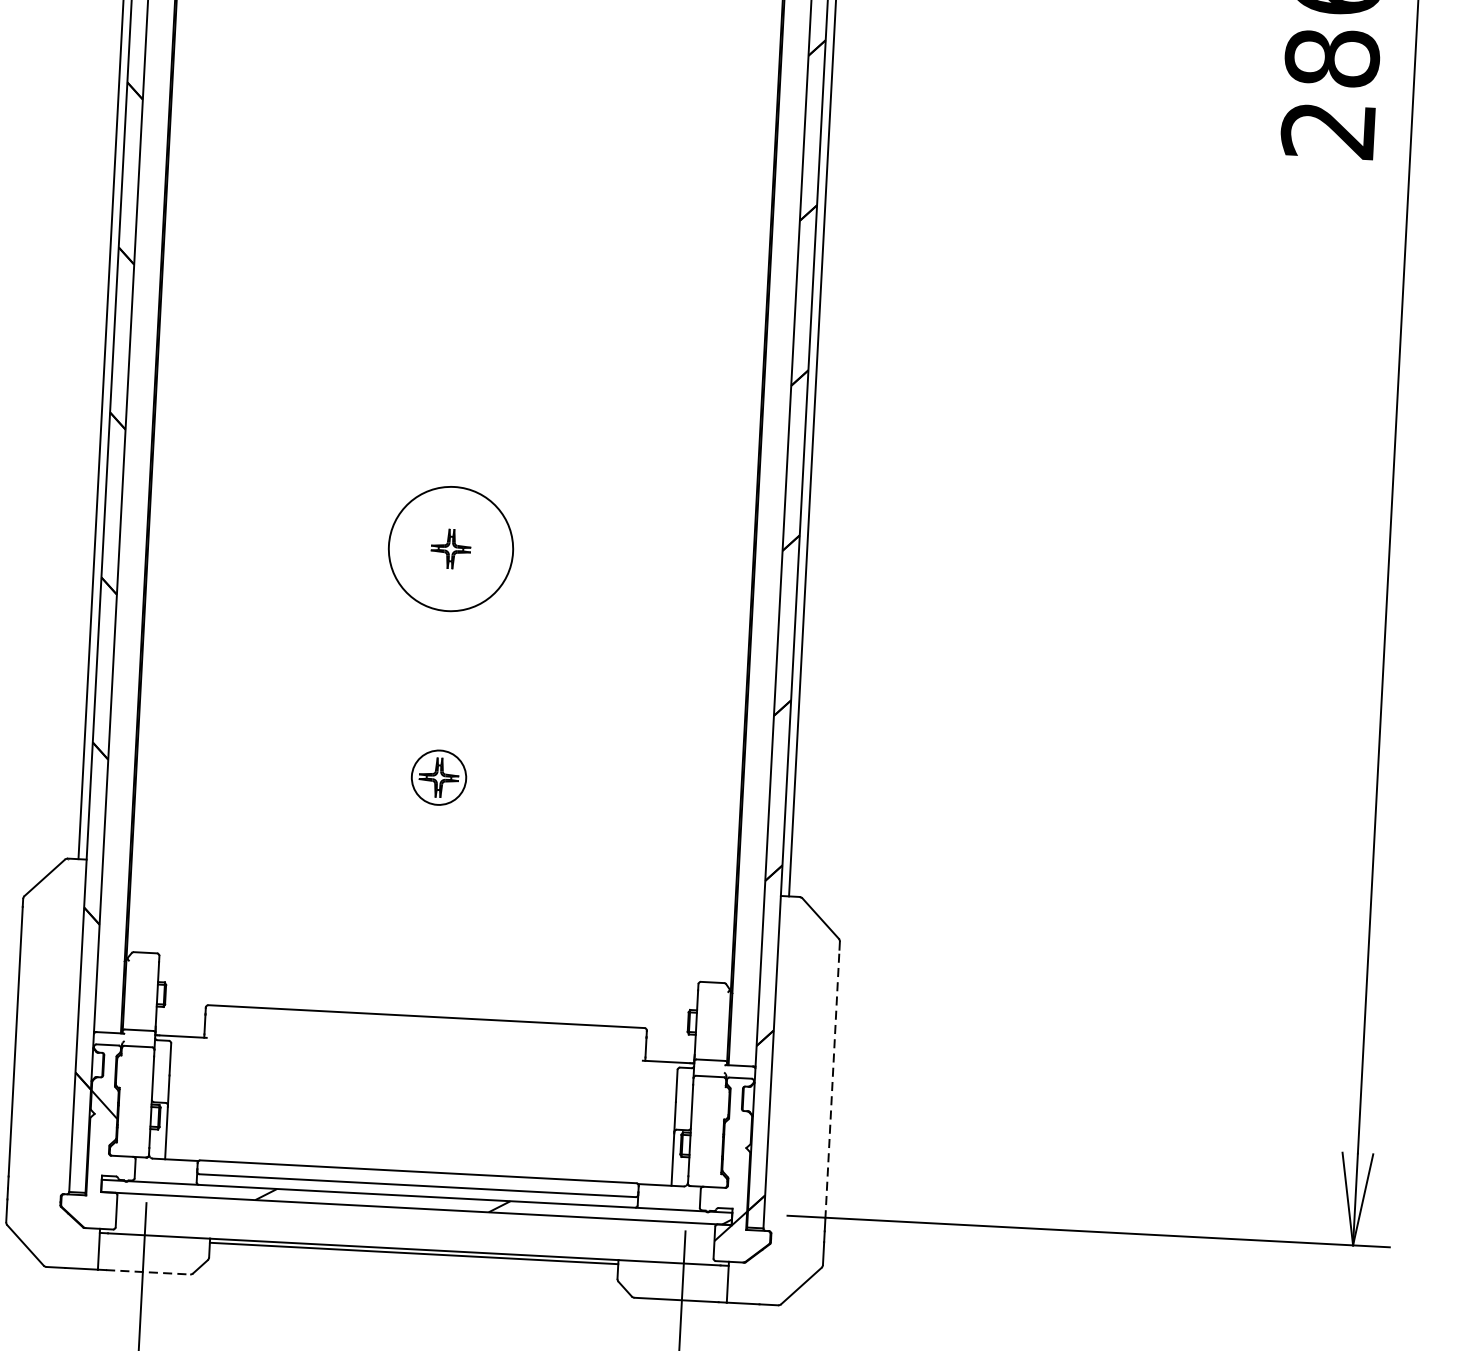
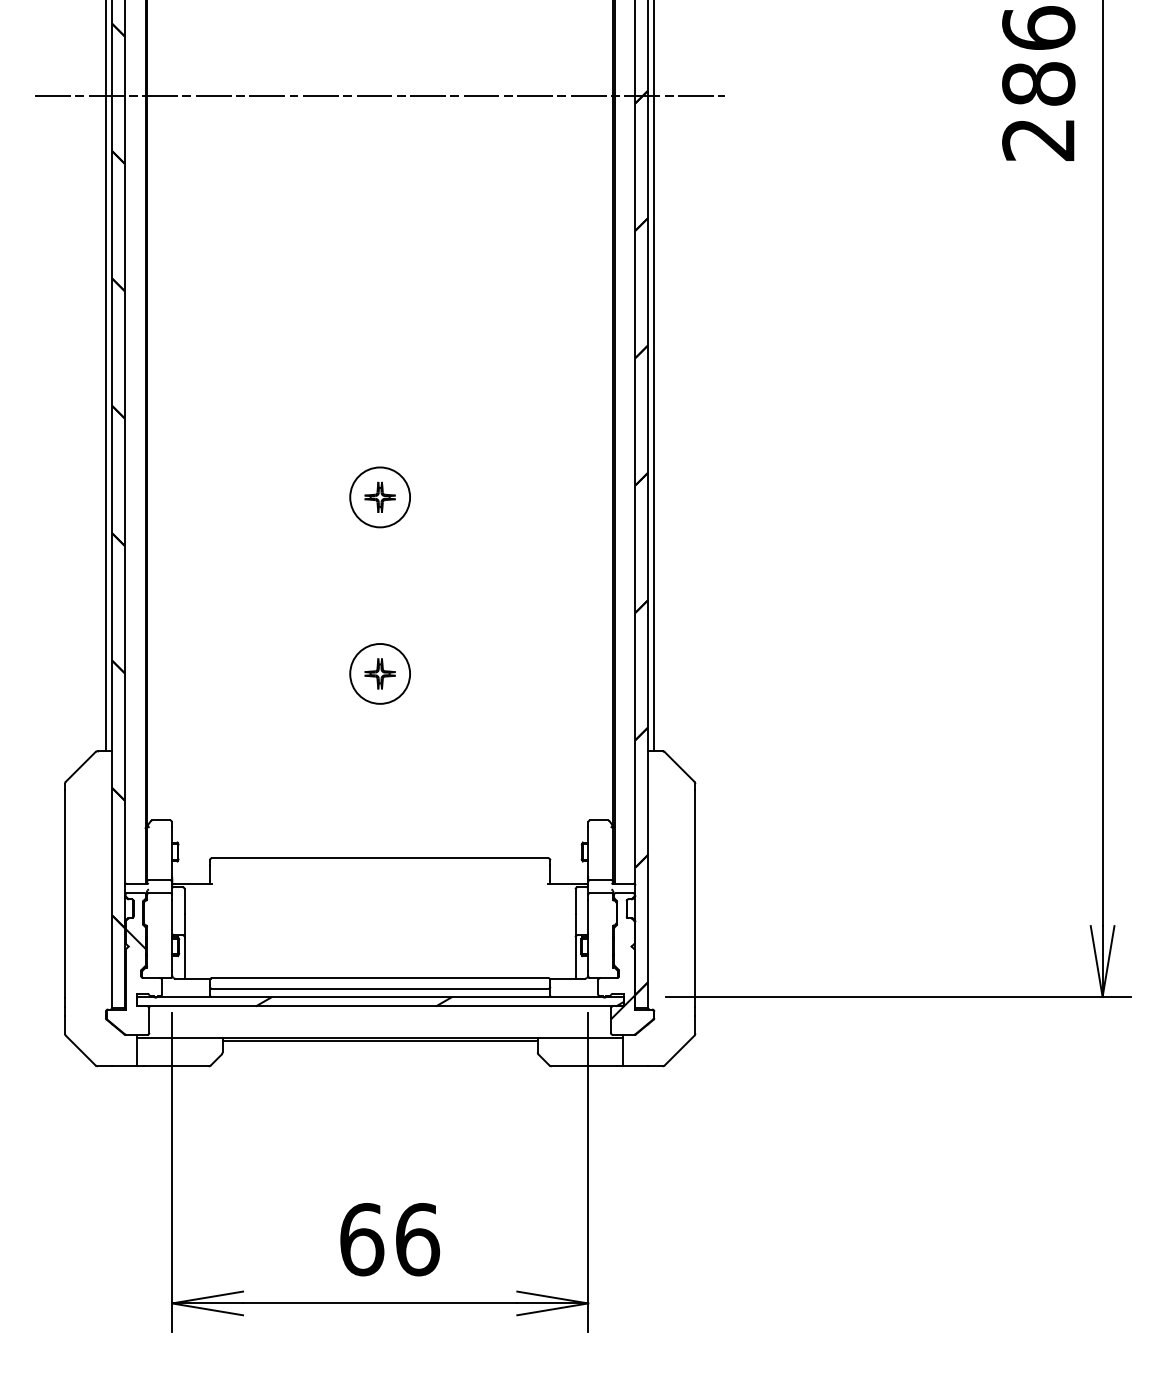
line: (478, 28) -> (380, 95), added
circle: (451, 549) -> (380, 497), size x0.62
circle: (439, 777) -> (380, 673), size x1.43
line: (832, 1083) -> (695, 893), dashed -> solid
line: (148, 1272) -> (176, 1066), dashed -> solid

